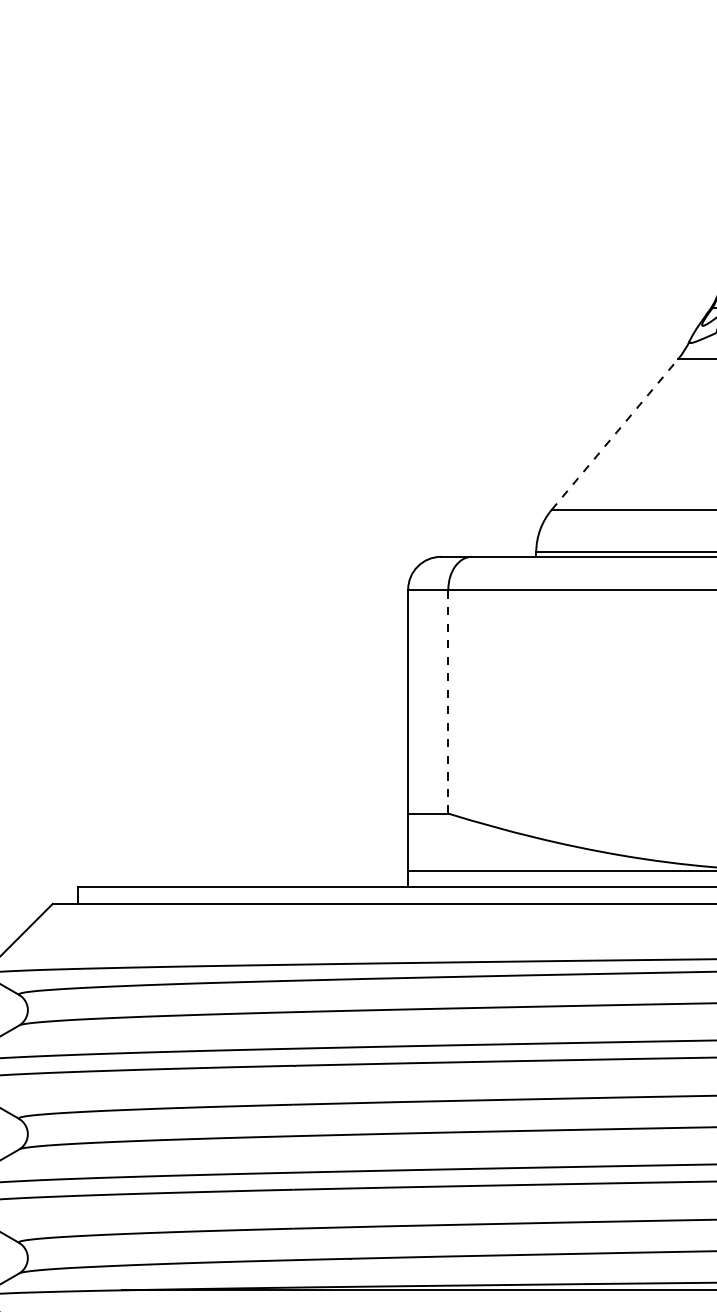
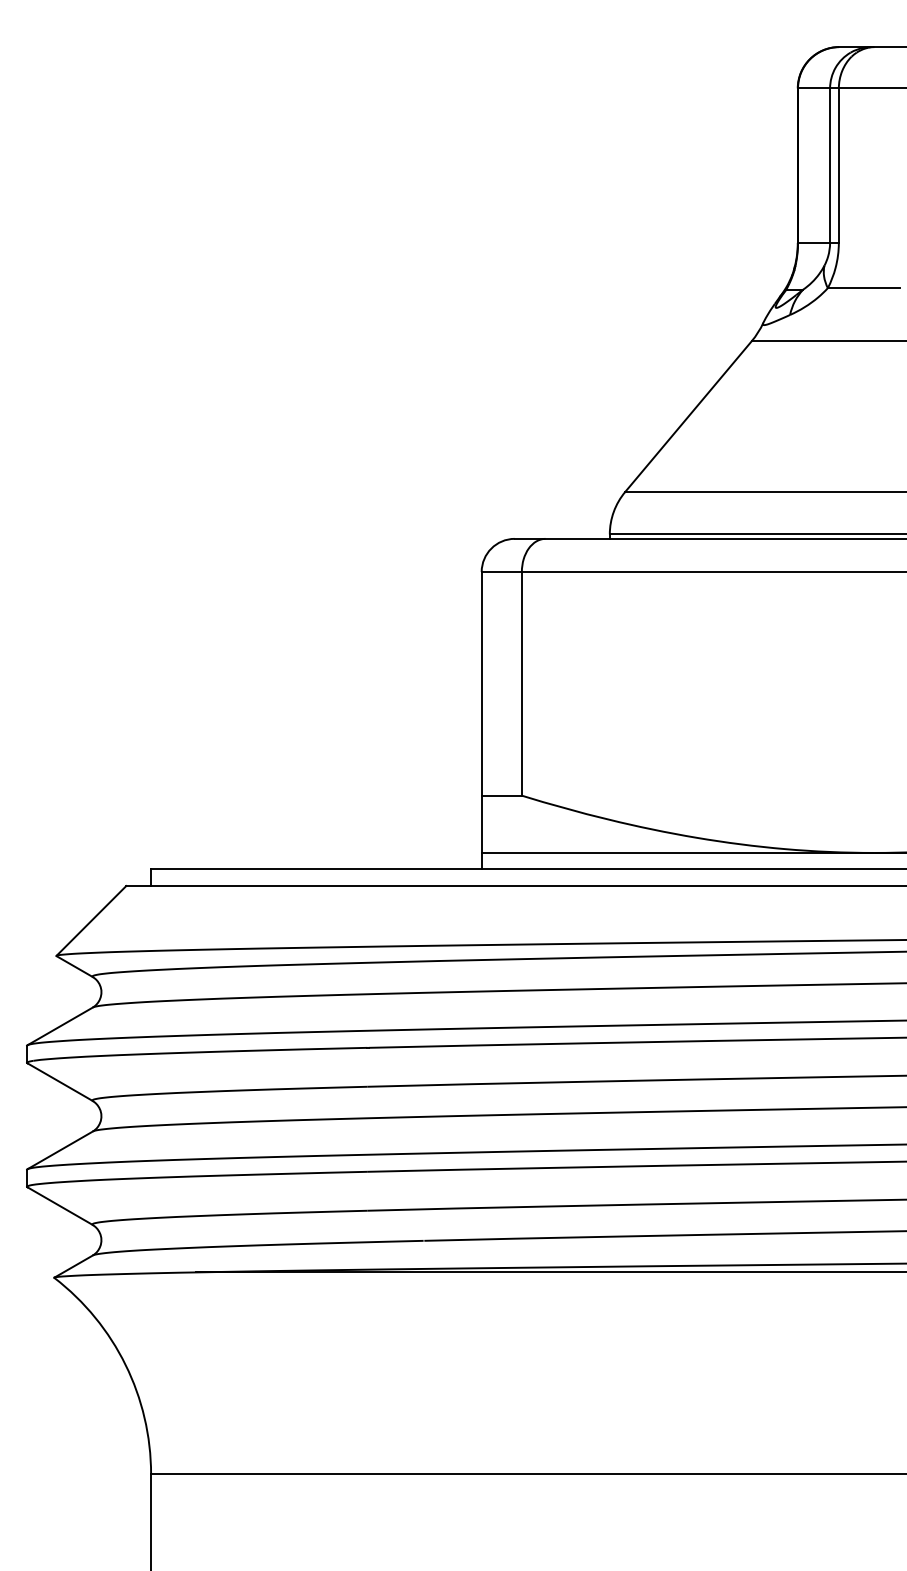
line: (614, 434) -> (688, 416), dashed -> solid
line: (447, 701) -> (521, 683), dashed -> solid

